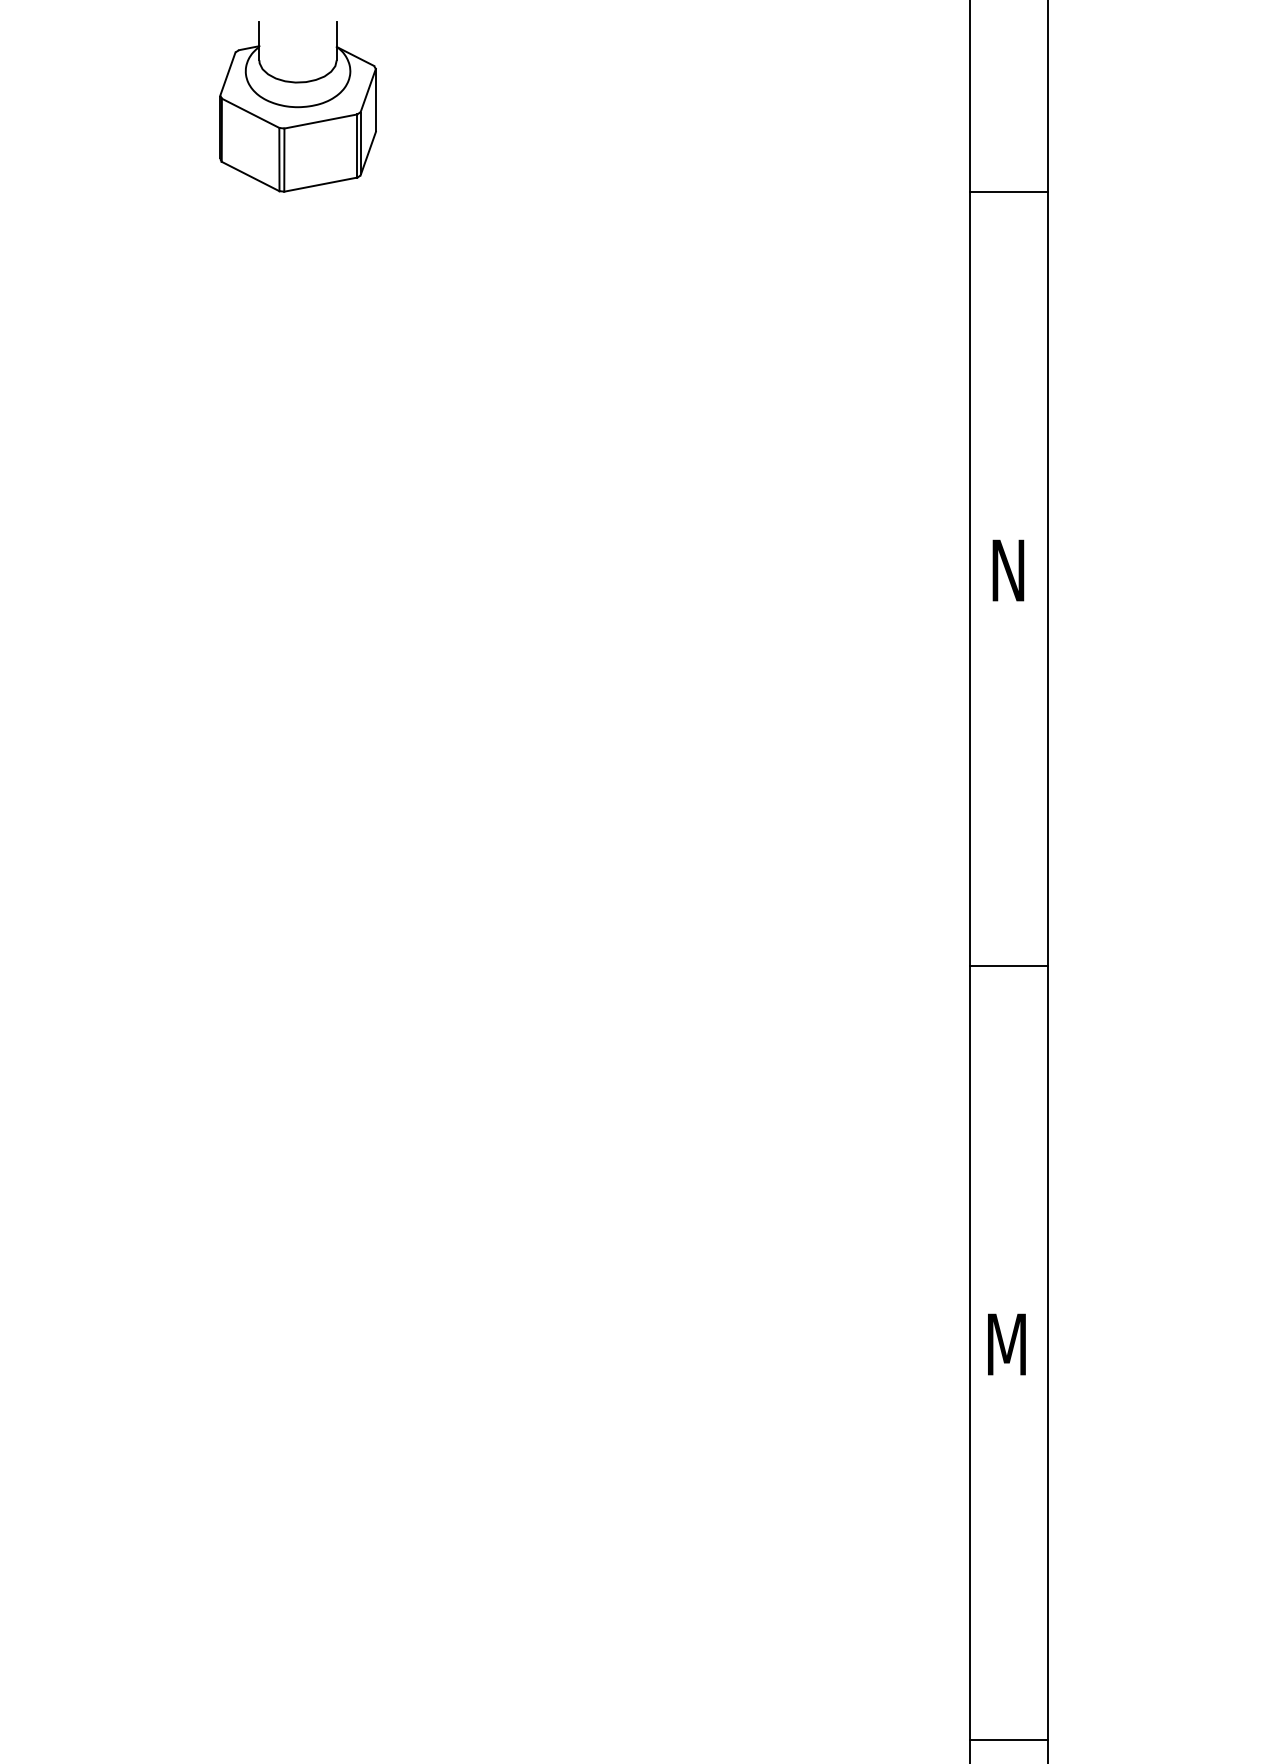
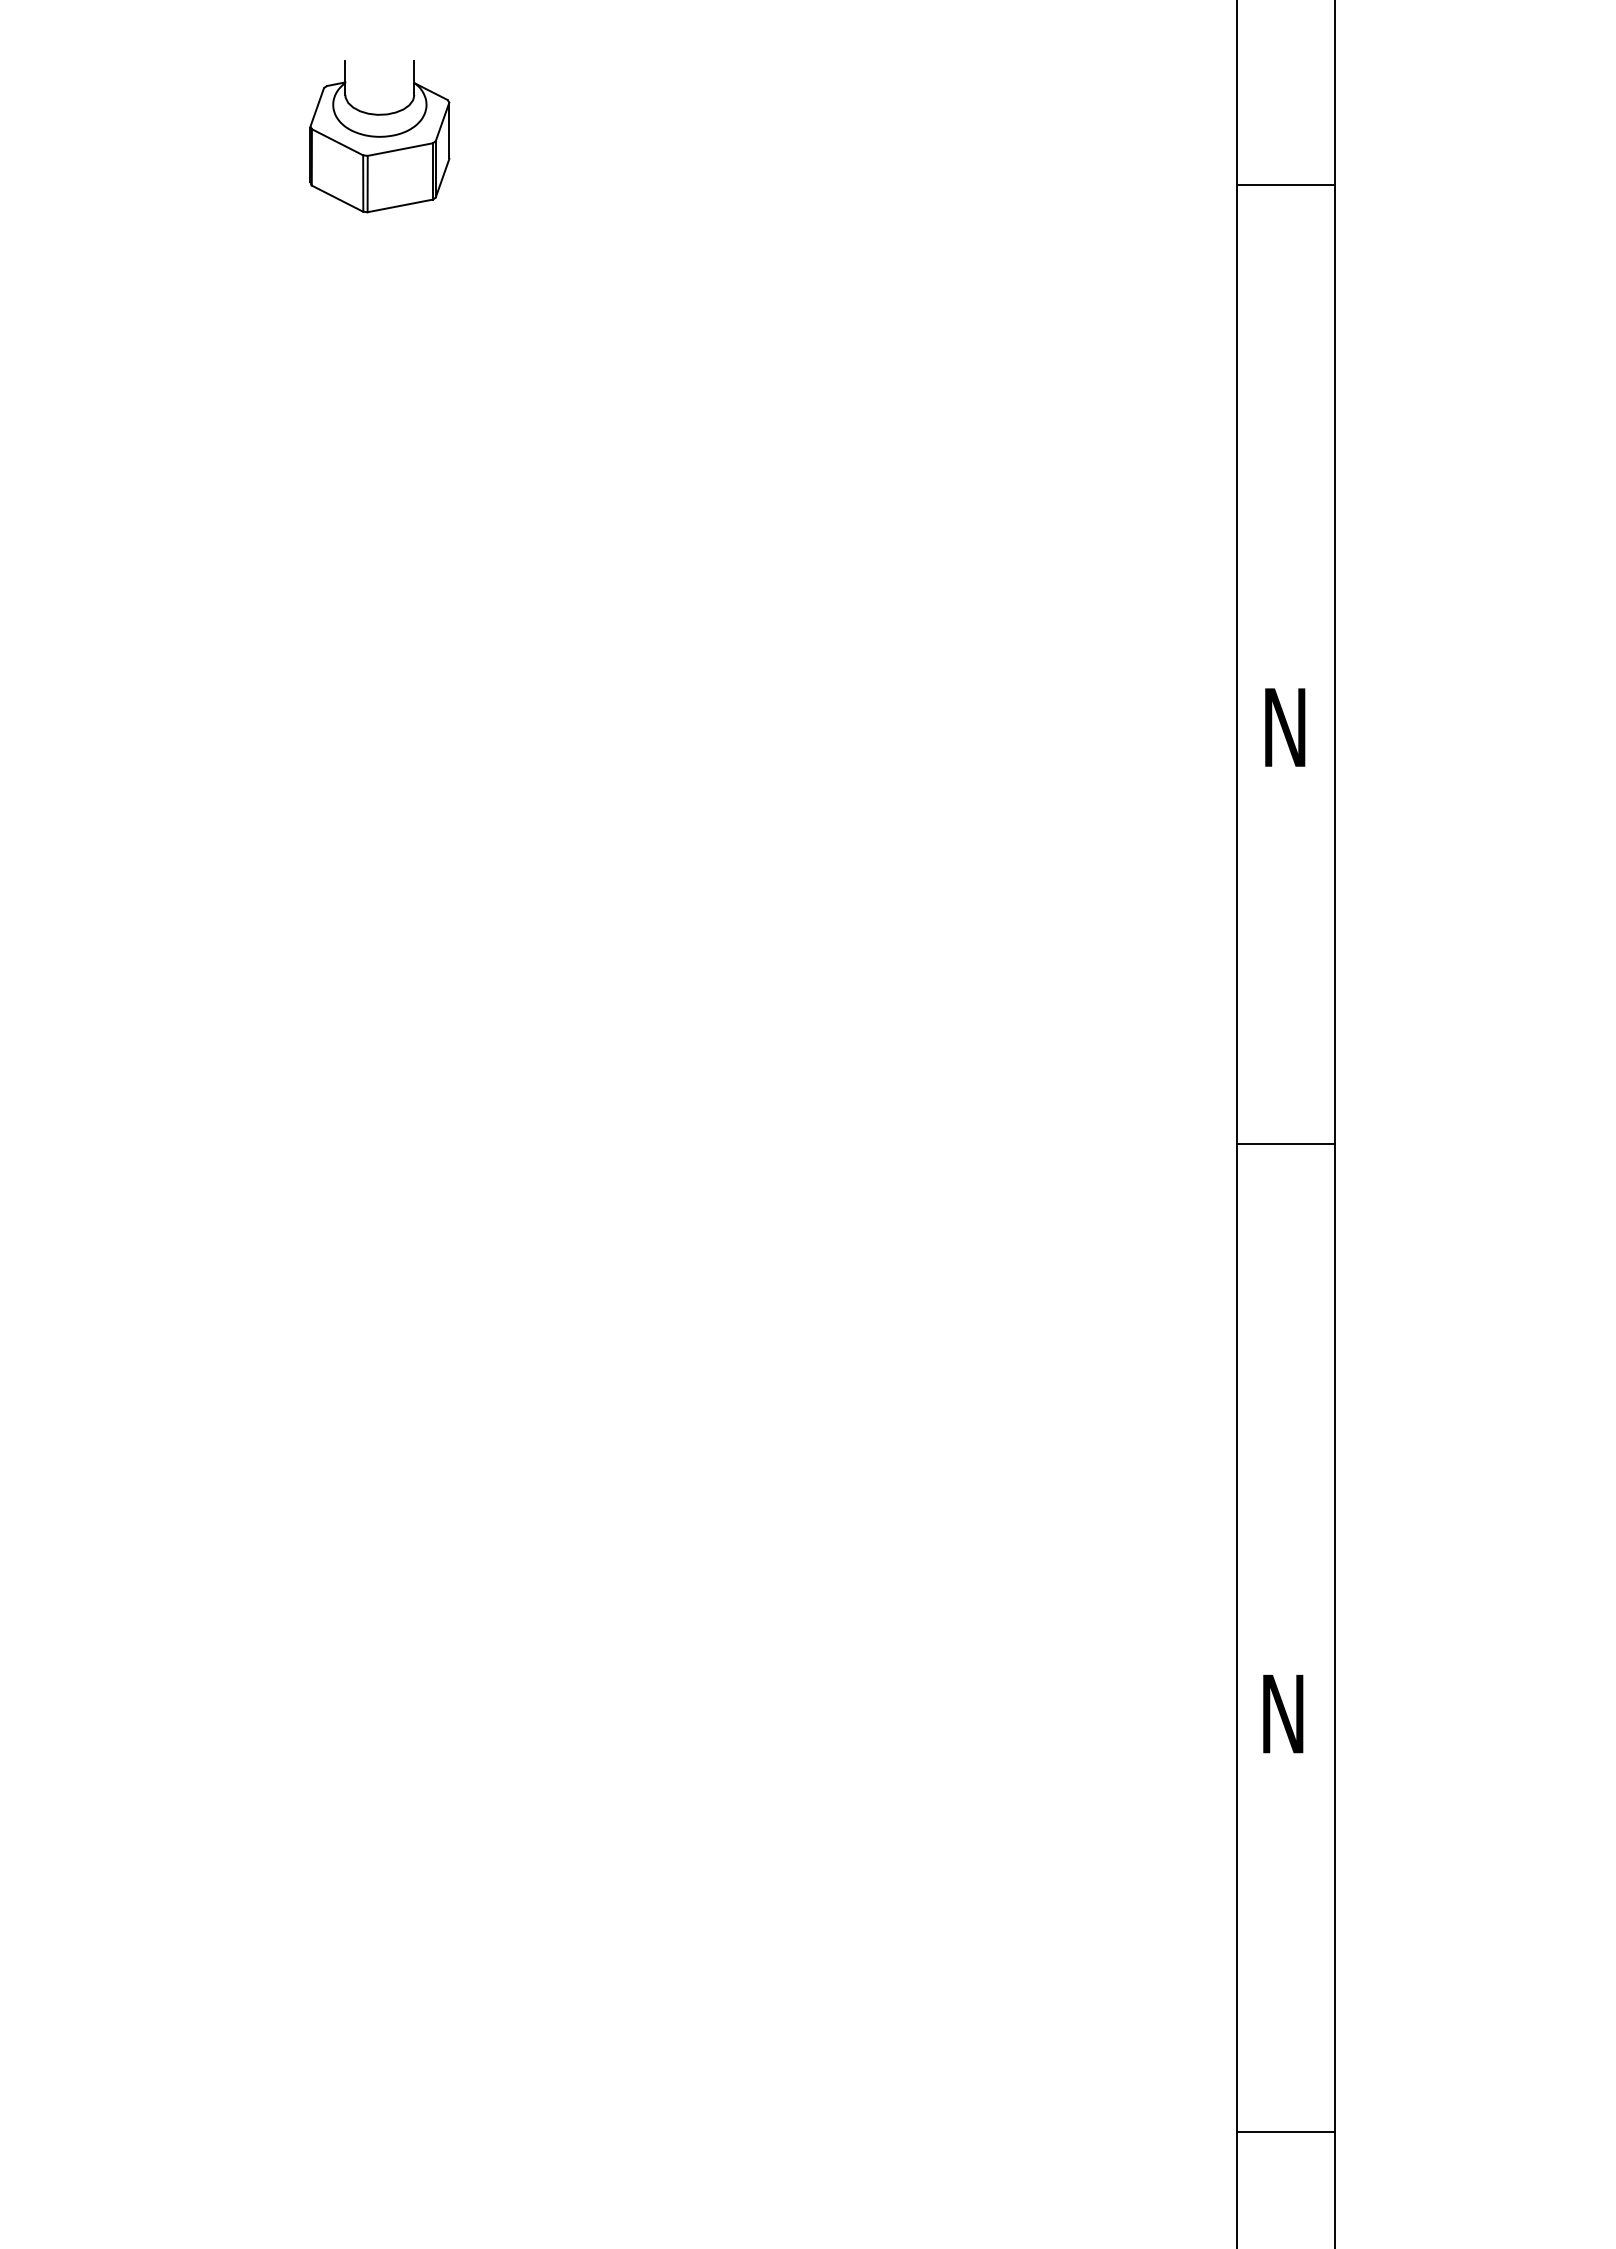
part: (297, 106) -> (379, 136), size x0.7
line: (1008, 192) -> (1285, 184), moved
line: (1008, 966) -> (1285, 1144), moved
text: (1007, 1344) -> (1283, 1713), M -> N
line: (1008, 1740) -> (1285, 2131), moved

